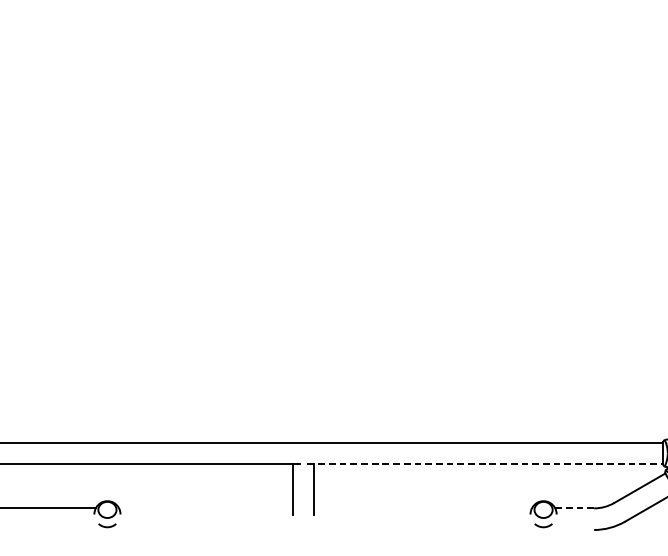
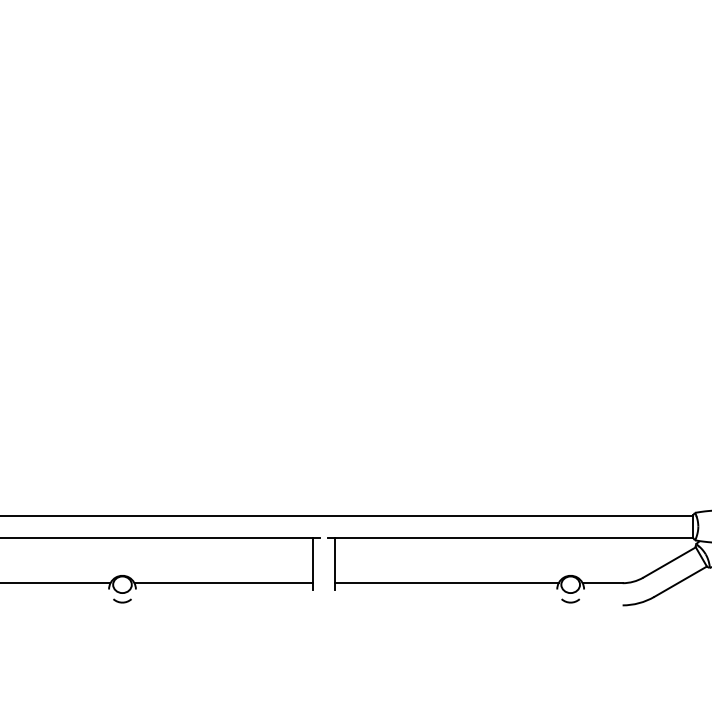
line: (485, 463) -> (510, 537), dashed -> solid
line: (205, 508) -> (223, 583), added
line: (422, 508) -> (446, 583), added
line: (574, 508) -> (602, 583), dashed -> solid

